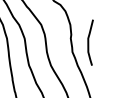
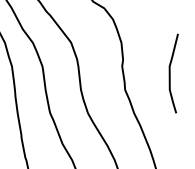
curve: (89, 42) -> (171, 73), moved

